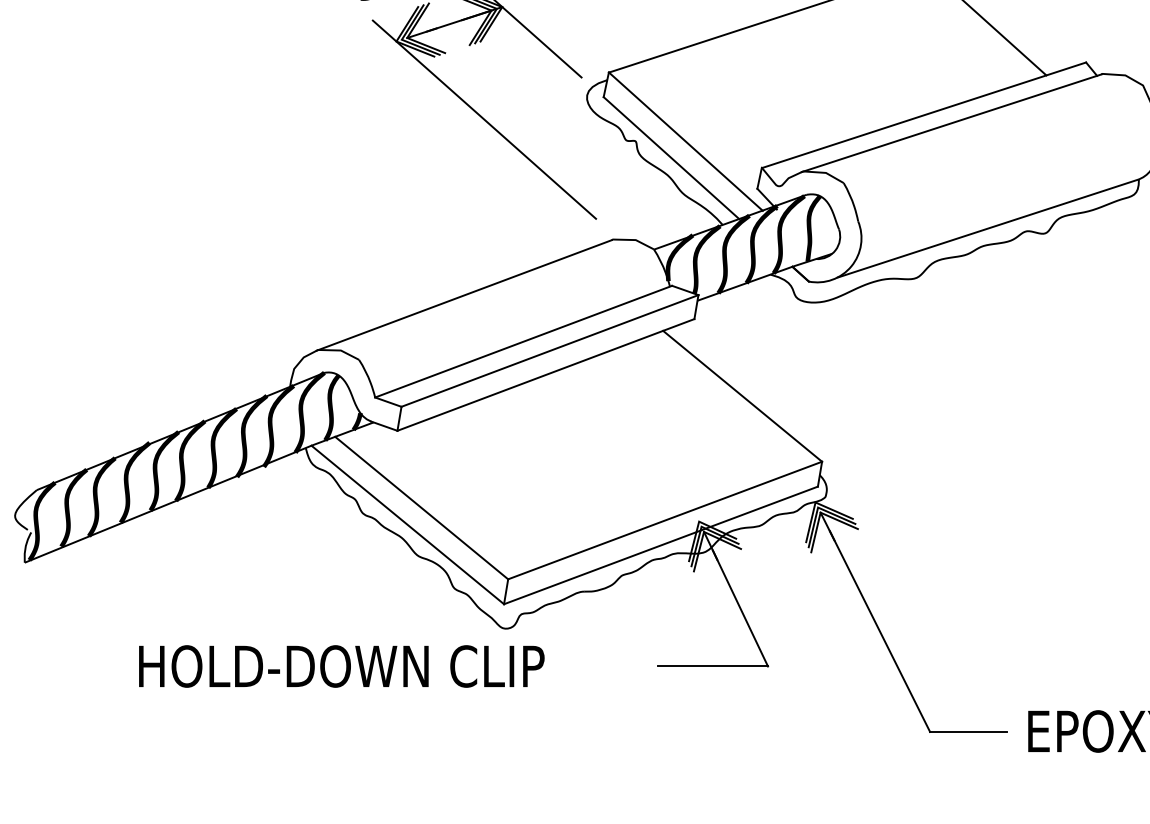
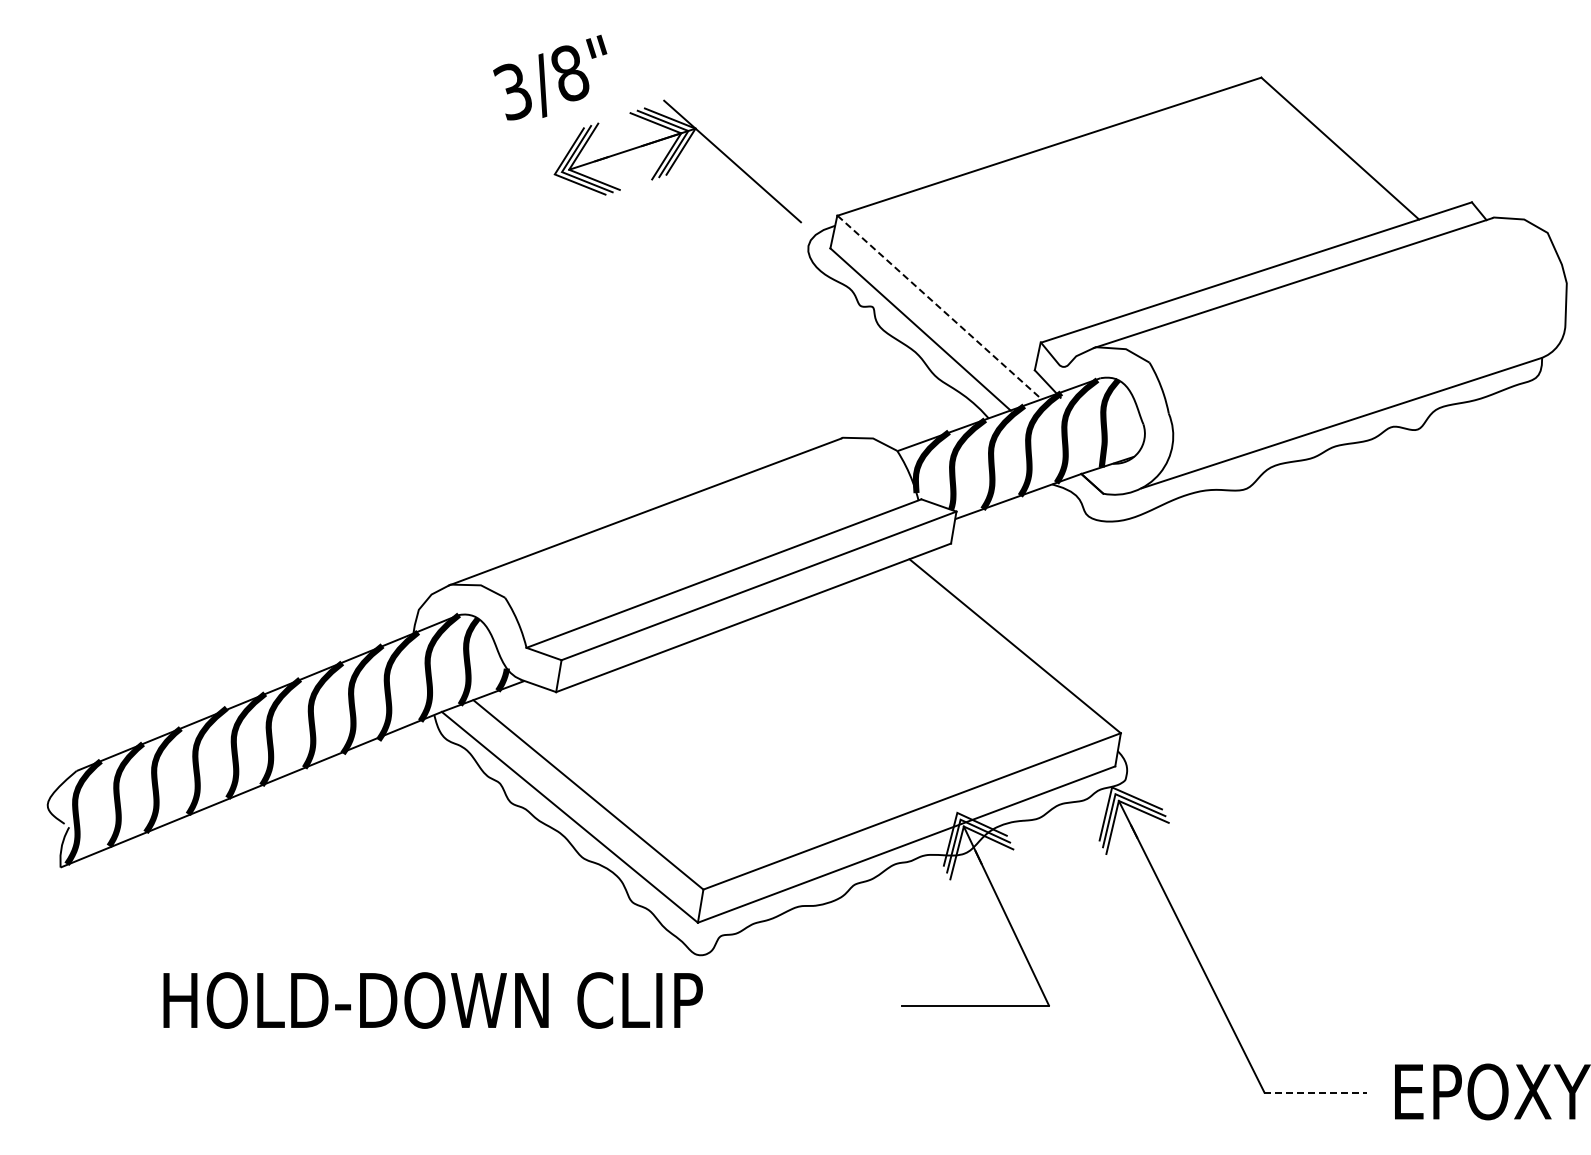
line: (484, 119) -> (671, 278), removed
line: (685, 141) -> (939, 307), solid -> dashed
text: (341, 666) -> (432, 1000), moved
line: (969, 731) -> (1316, 1092), solid -> dashed

